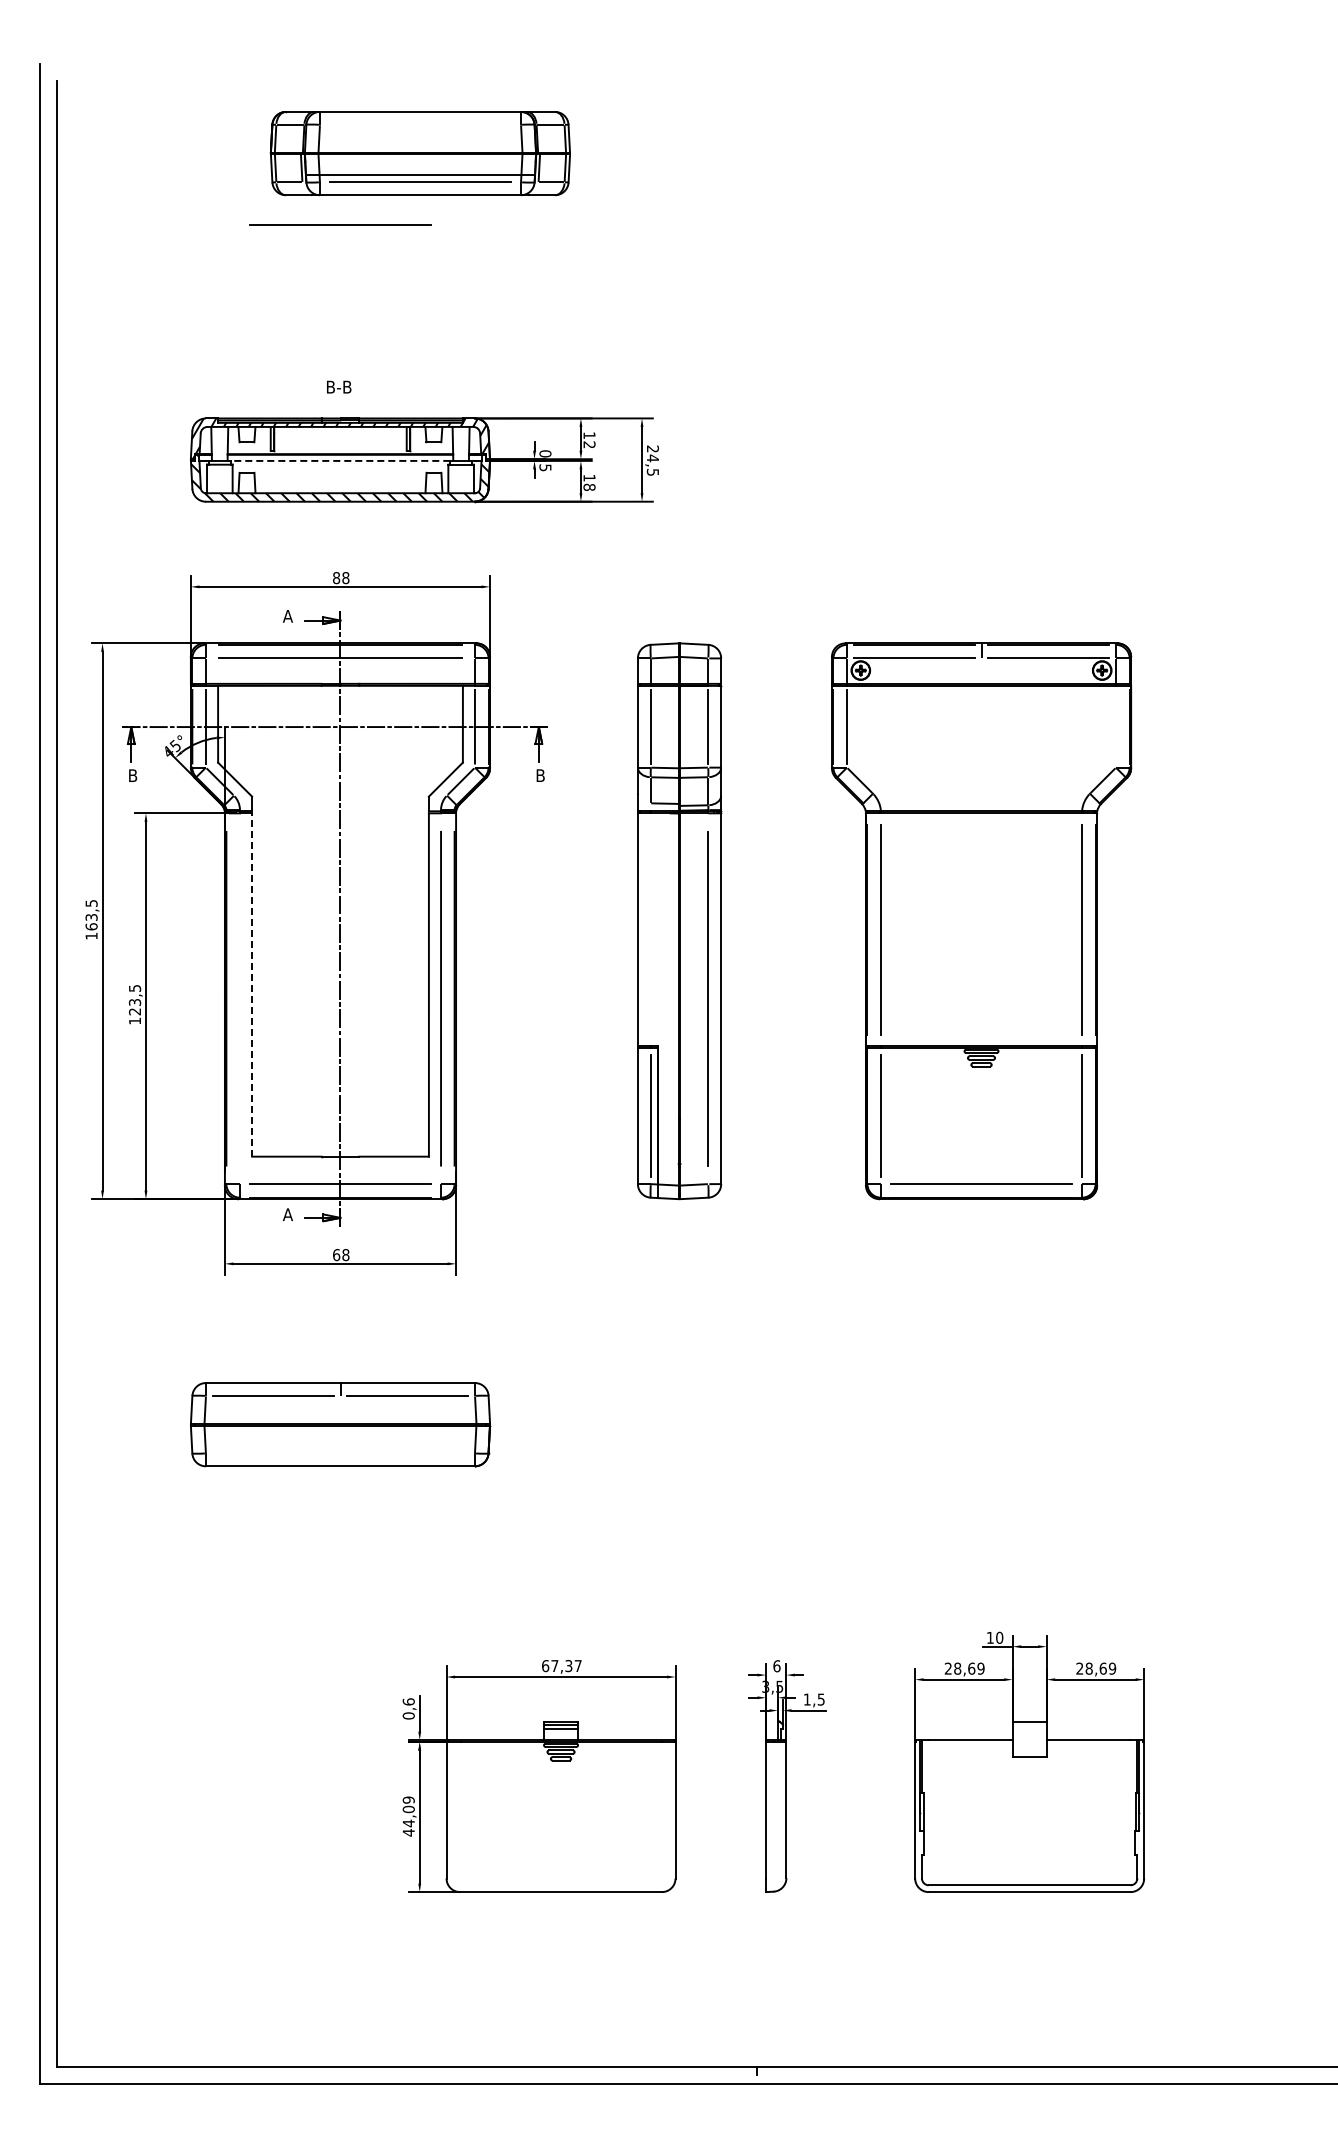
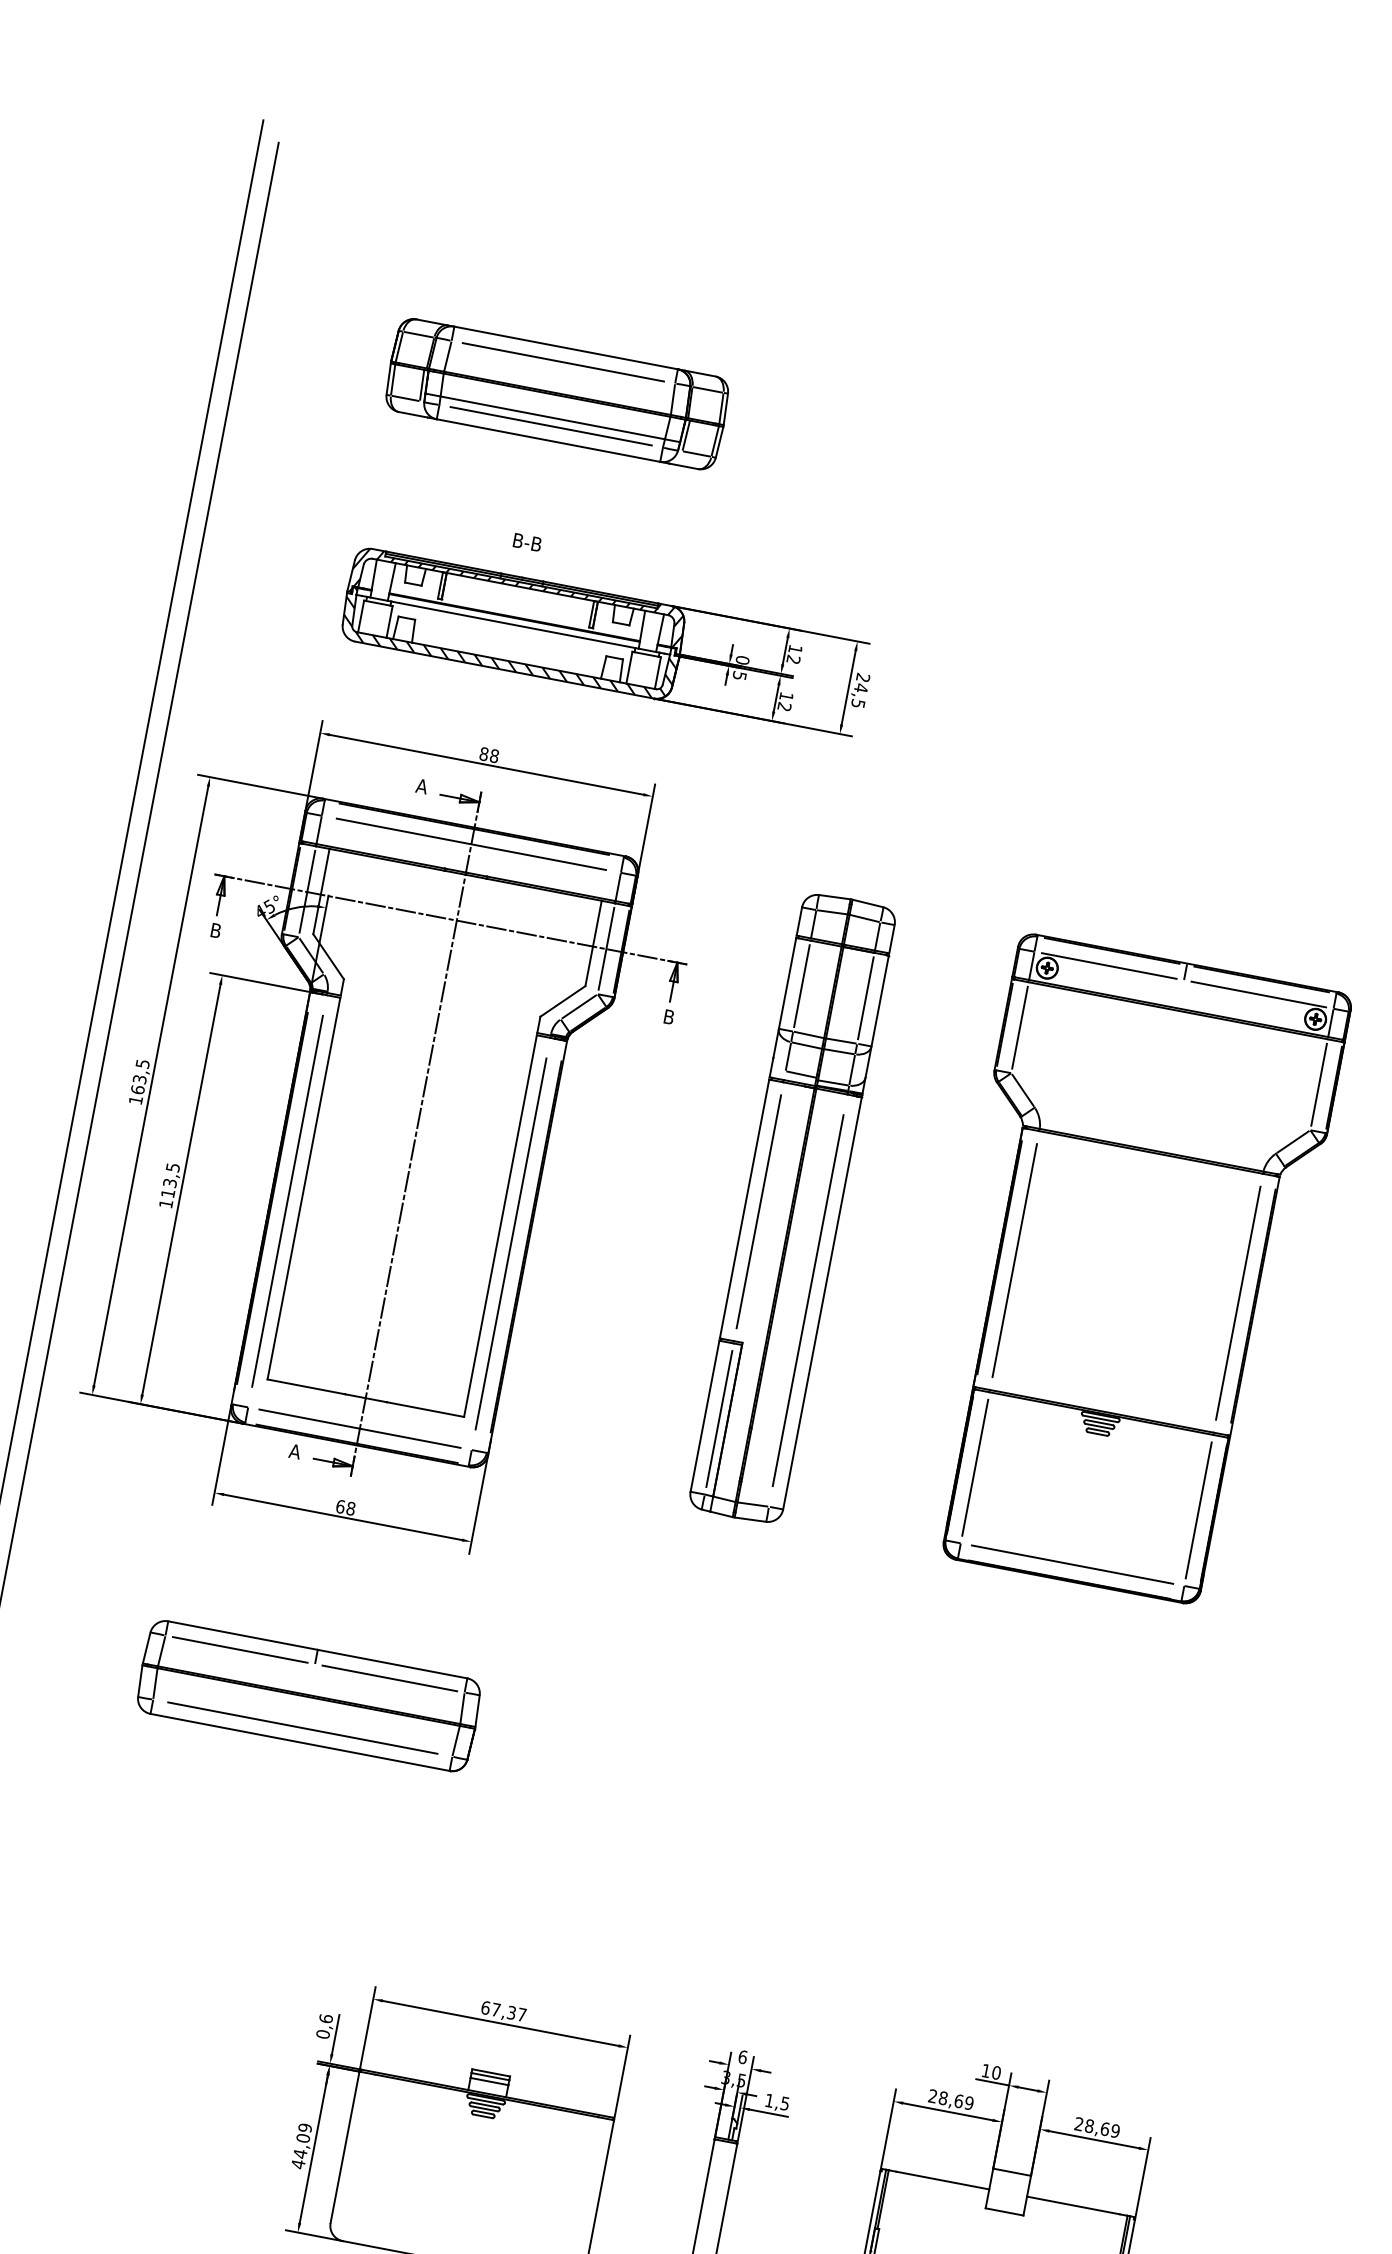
part: (419, 153) -> (556, 393), moved
line: (340, 460) -> (513, 624), dashed -> solid
text: (589, 486) -> (784, 706), 18 -> 12
line: (1116, 726) -> (1319, 1084), added
line: (650, 929) -> (758, 1211), added
line: (252, 985) -> (304, 1189), dashed -> solid
line: (239, 998) -> (287, 1200), added
text: (134, 1011) -> (167, 1193), 123,5 -> 113,5
line: (340, 1453) -> (302, 1728), added

